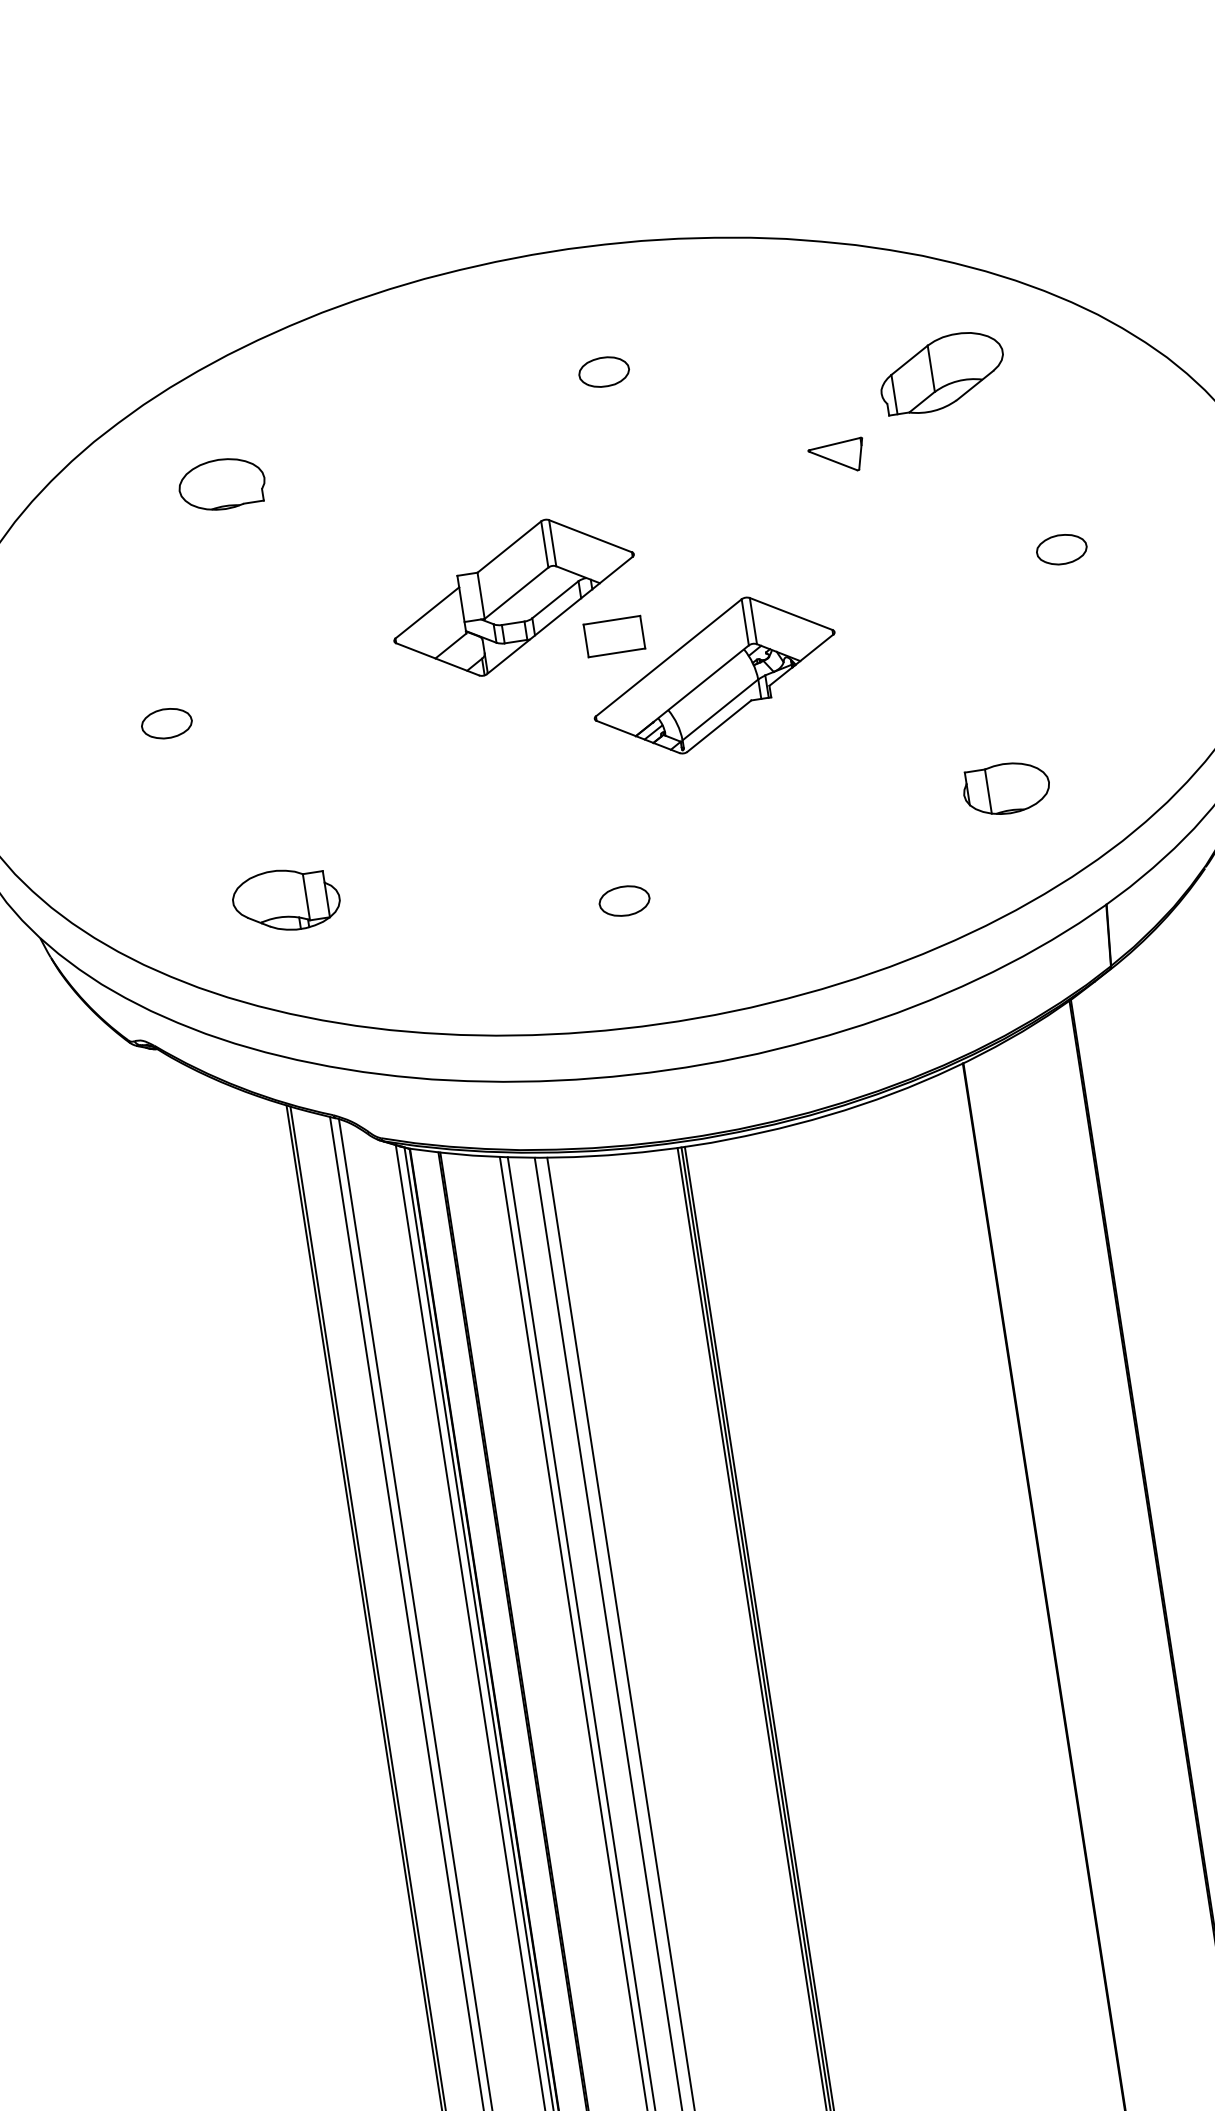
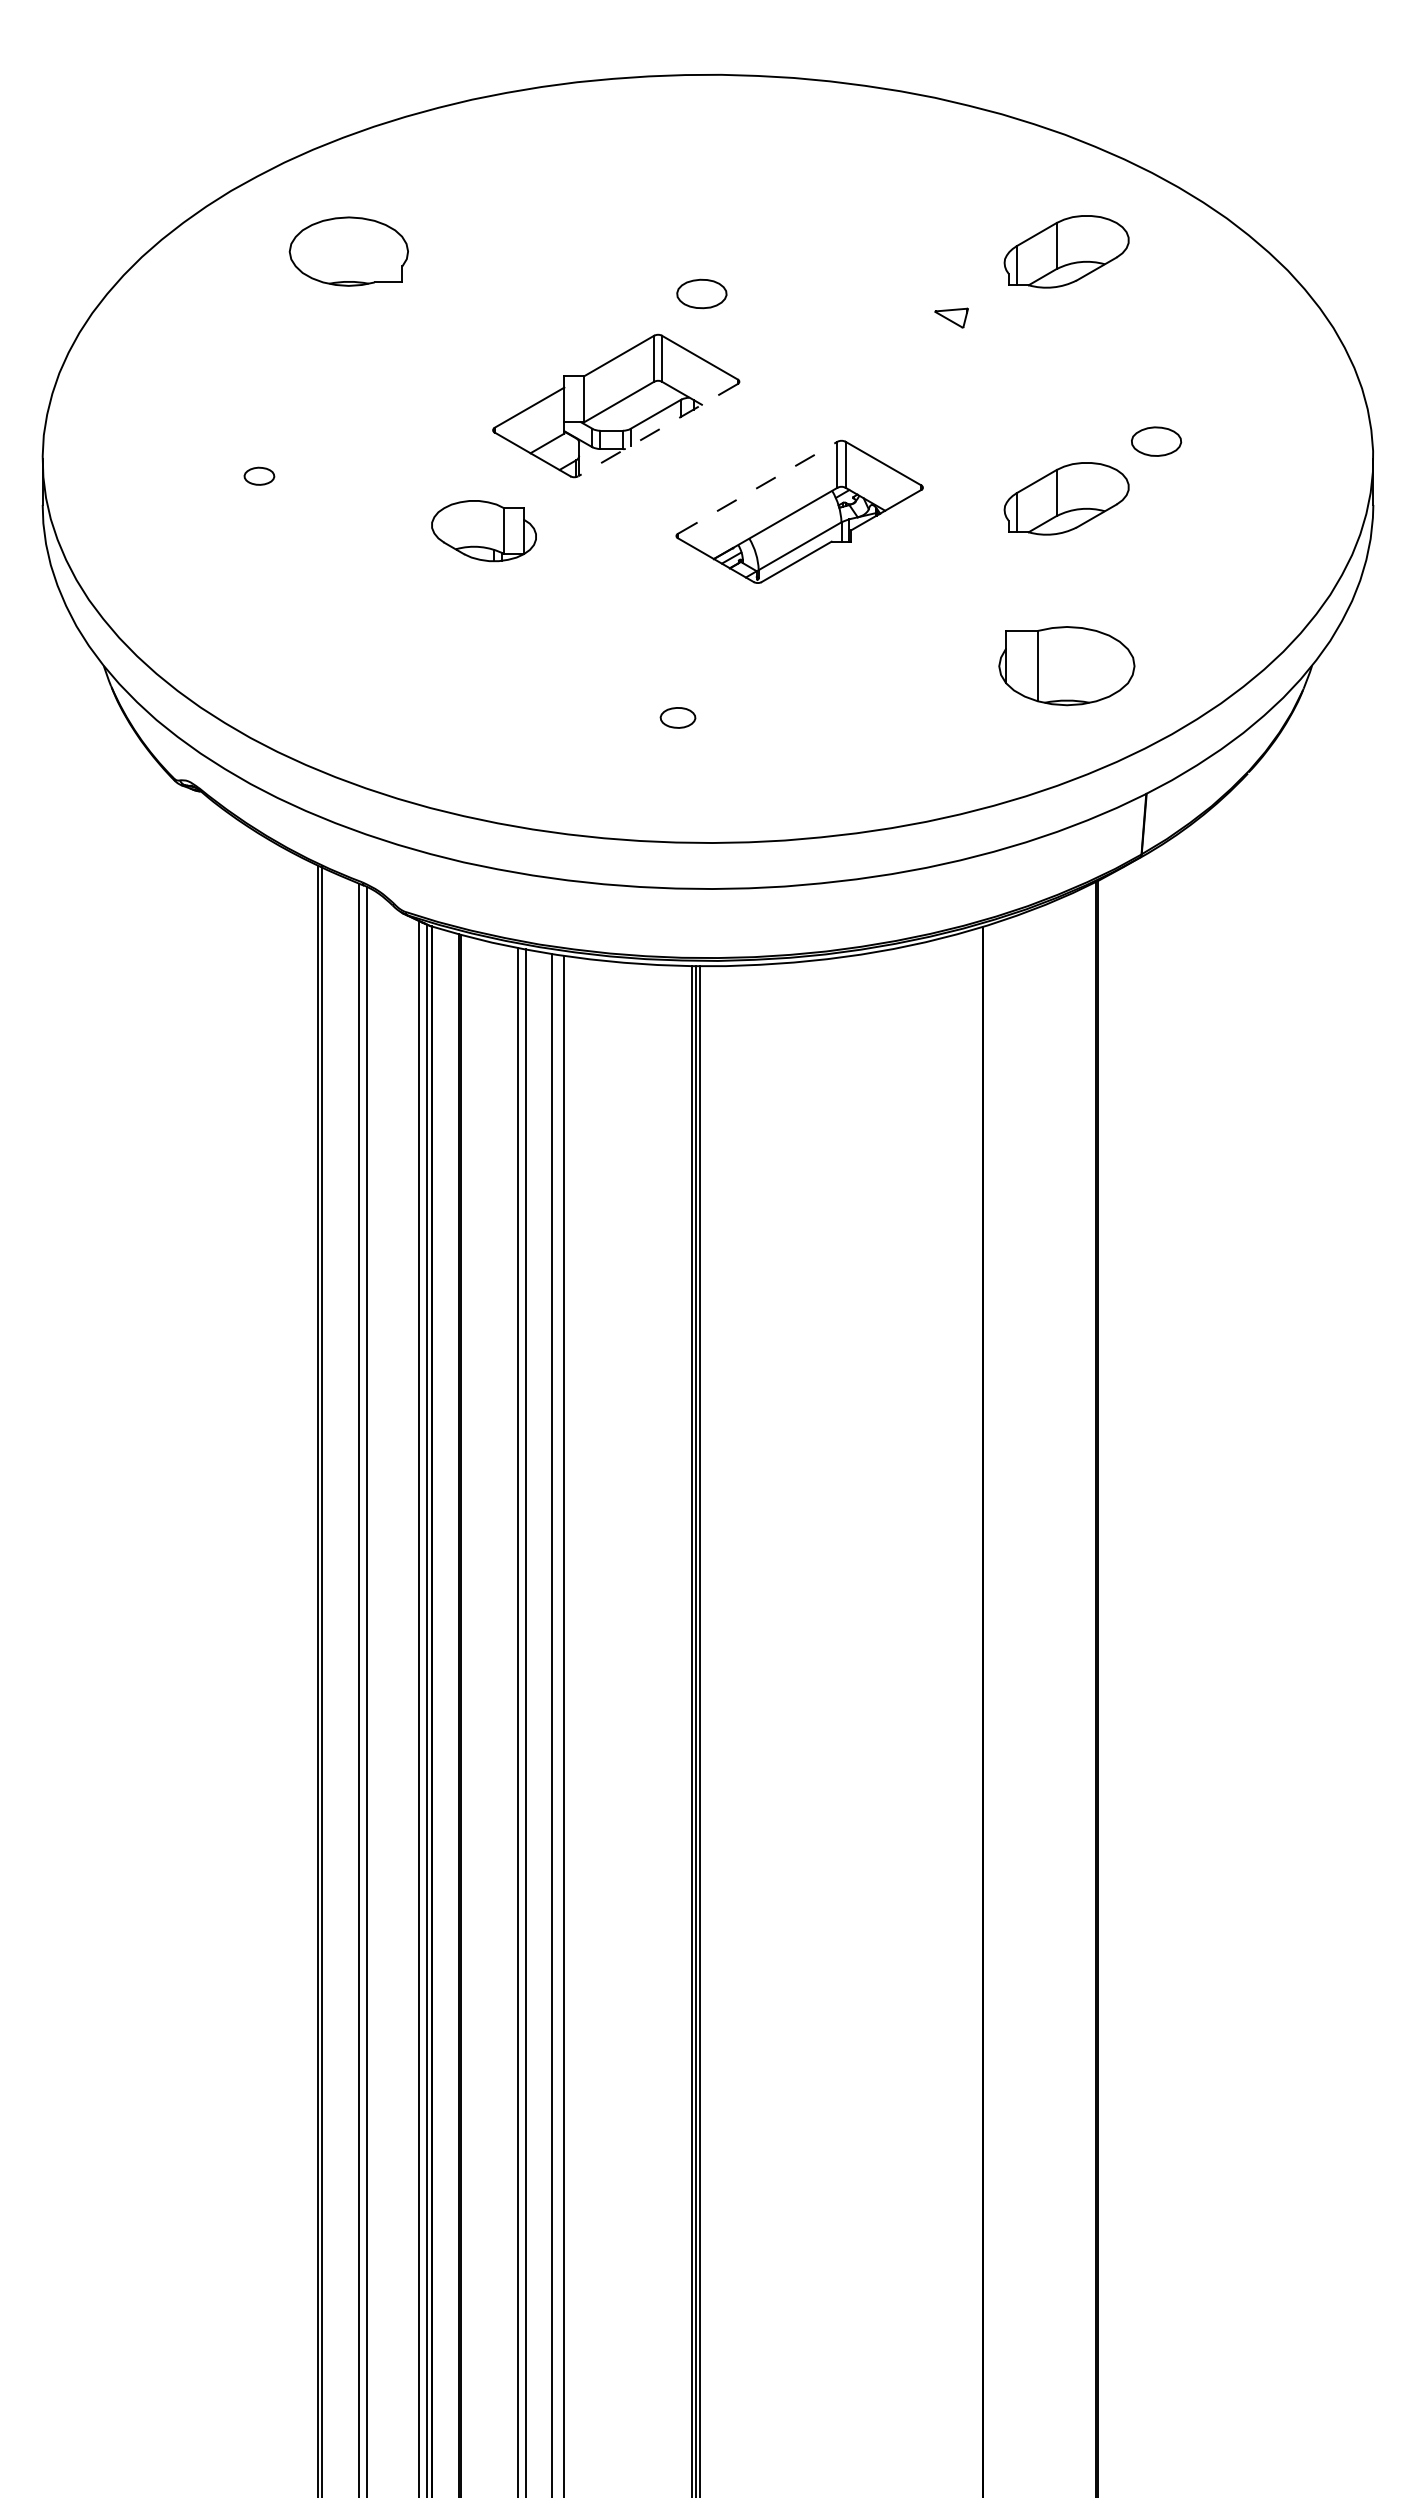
part: (603, 371) -> (701, 293), moved
part: (836, 456) -> (951, 317), size x0.6
part: (222, 484) -> (349, 251), size x1.4
line: (559, 615) -> (657, 430), solid -> dashed
part: (980, 620) -> (1066, 498), added
part: (613, 636) -> (707, 458), removed
line: (669, 657) -> (758, 487), solid -> dashed
part: (167, 723) -> (259, 476), size x0.6
part: (1006, 788) -> (1066, 665), size x1.6
part: (285, 900) -> (483, 531), moved
part: (623, 900) -> (677, 717), size x0.7

